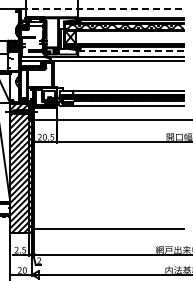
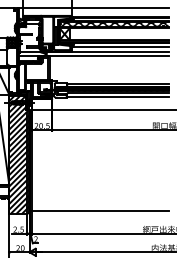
line: (102, 9) -> (94, 8), dashed -> solid
line: (131, 51) -> (120, 47), dashed -> solid

